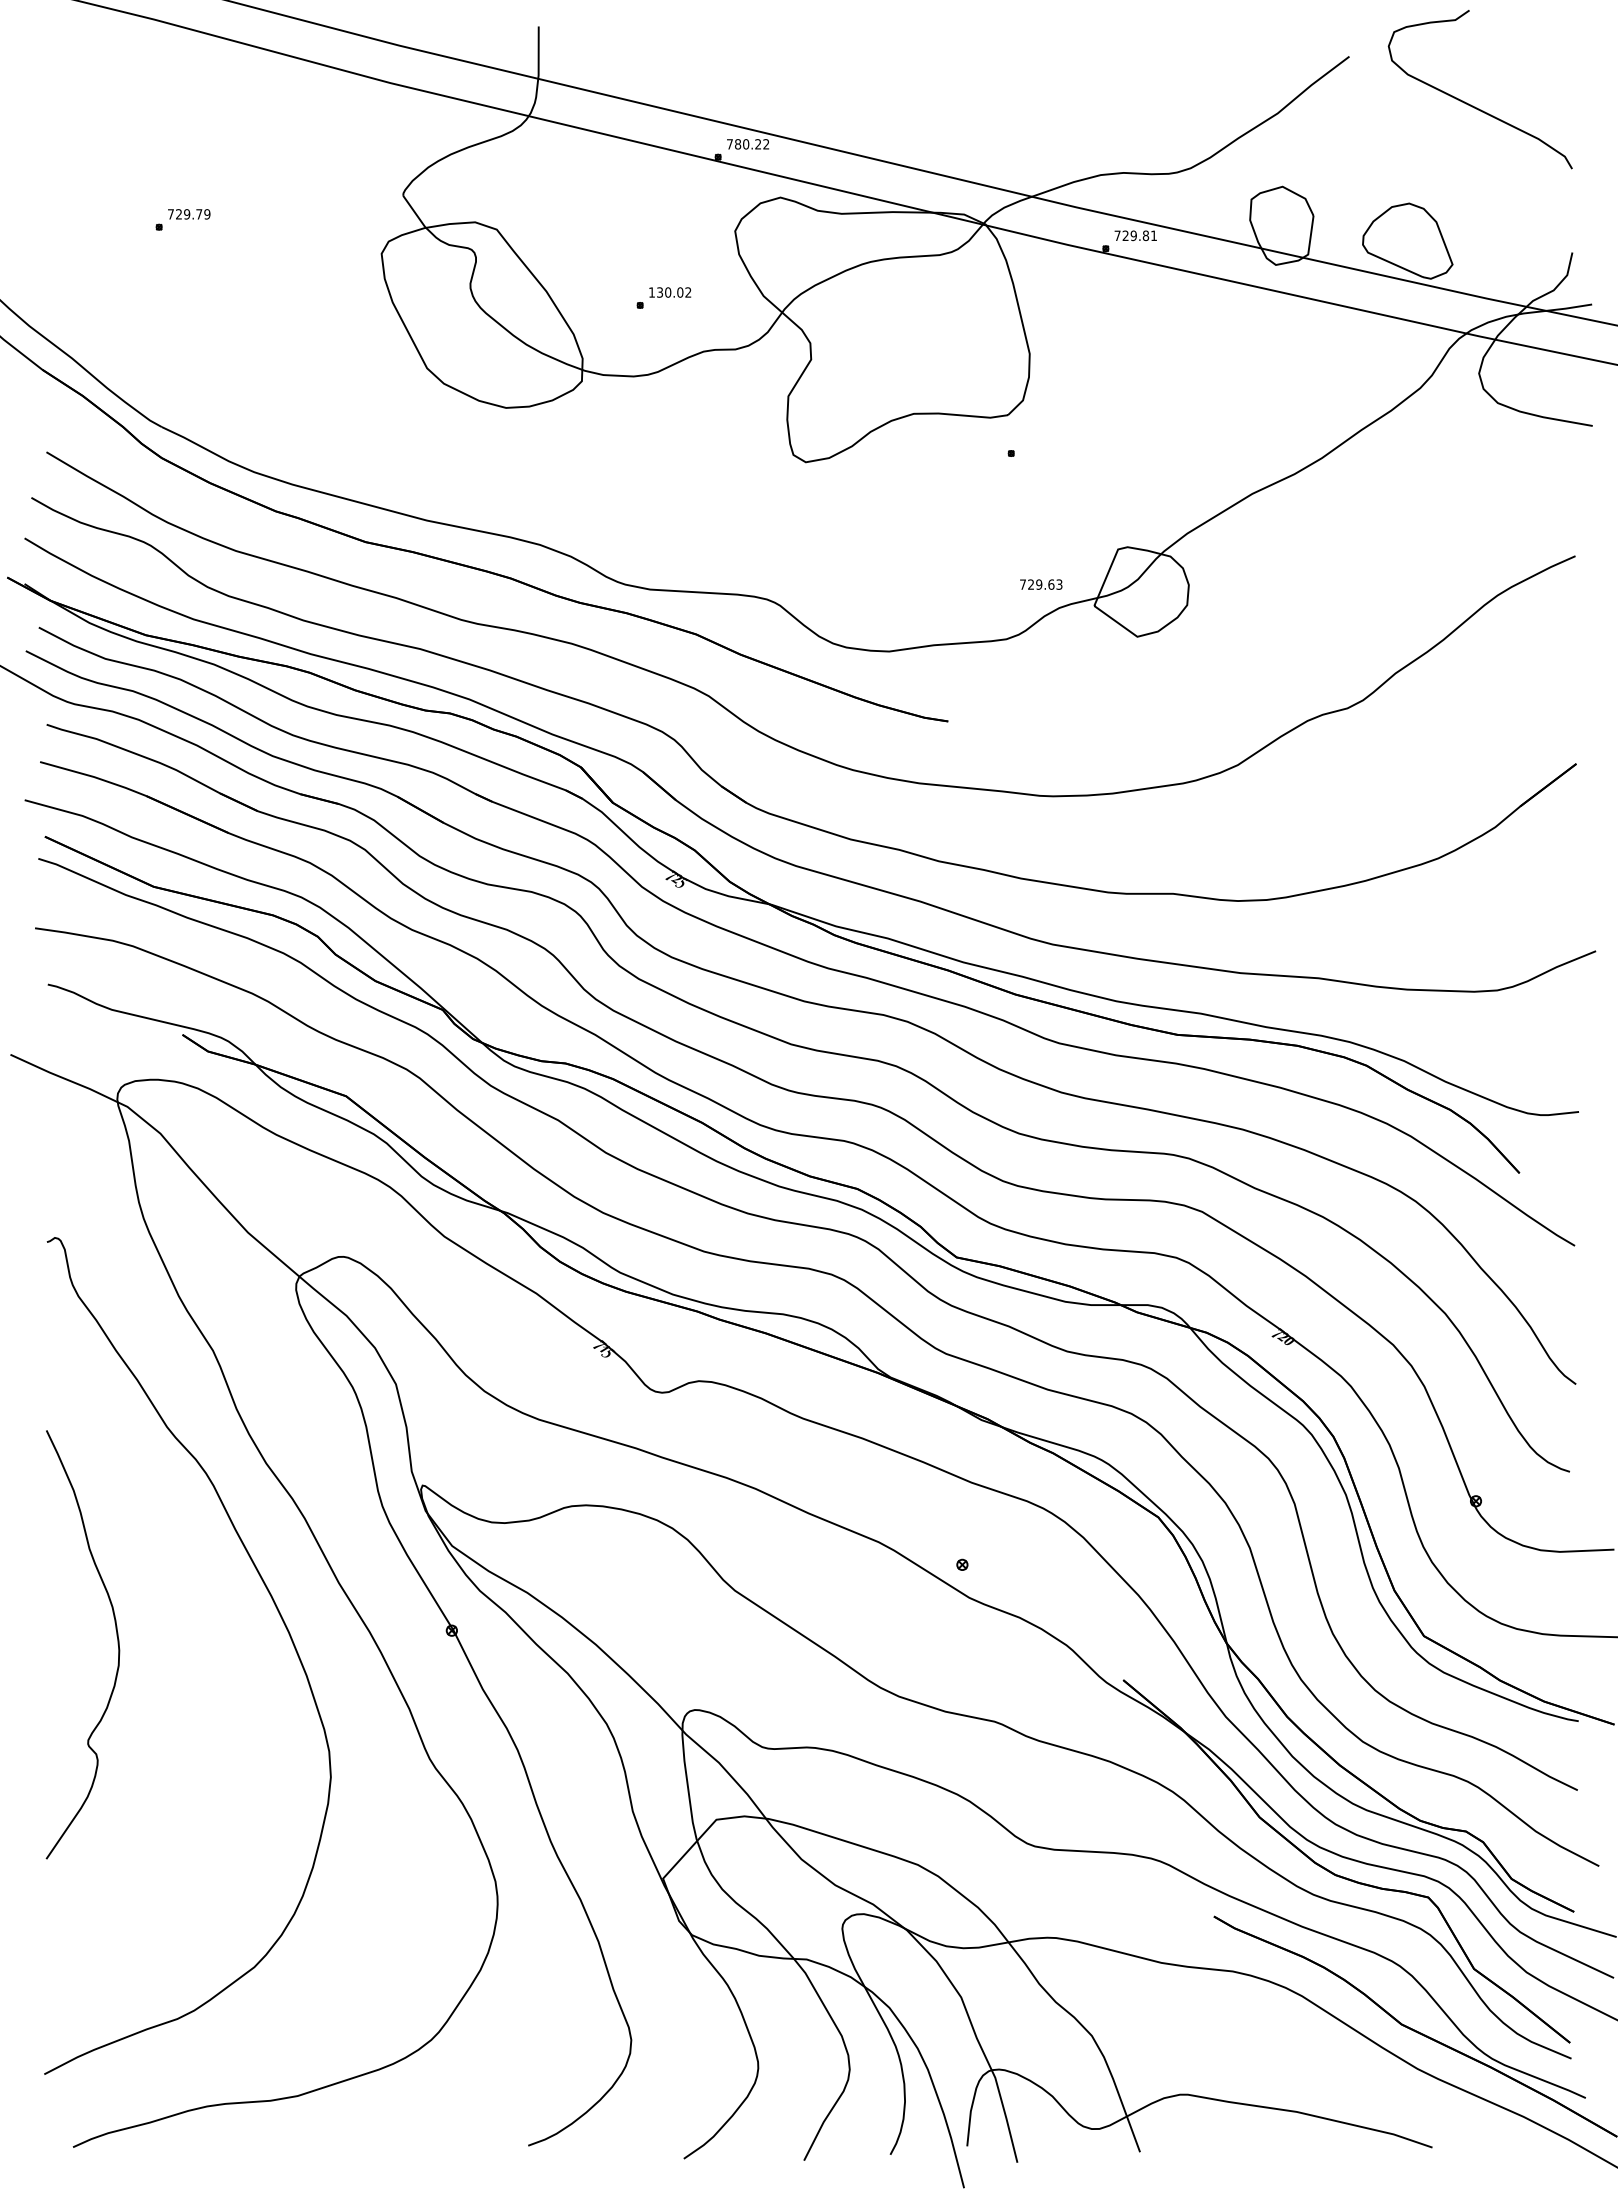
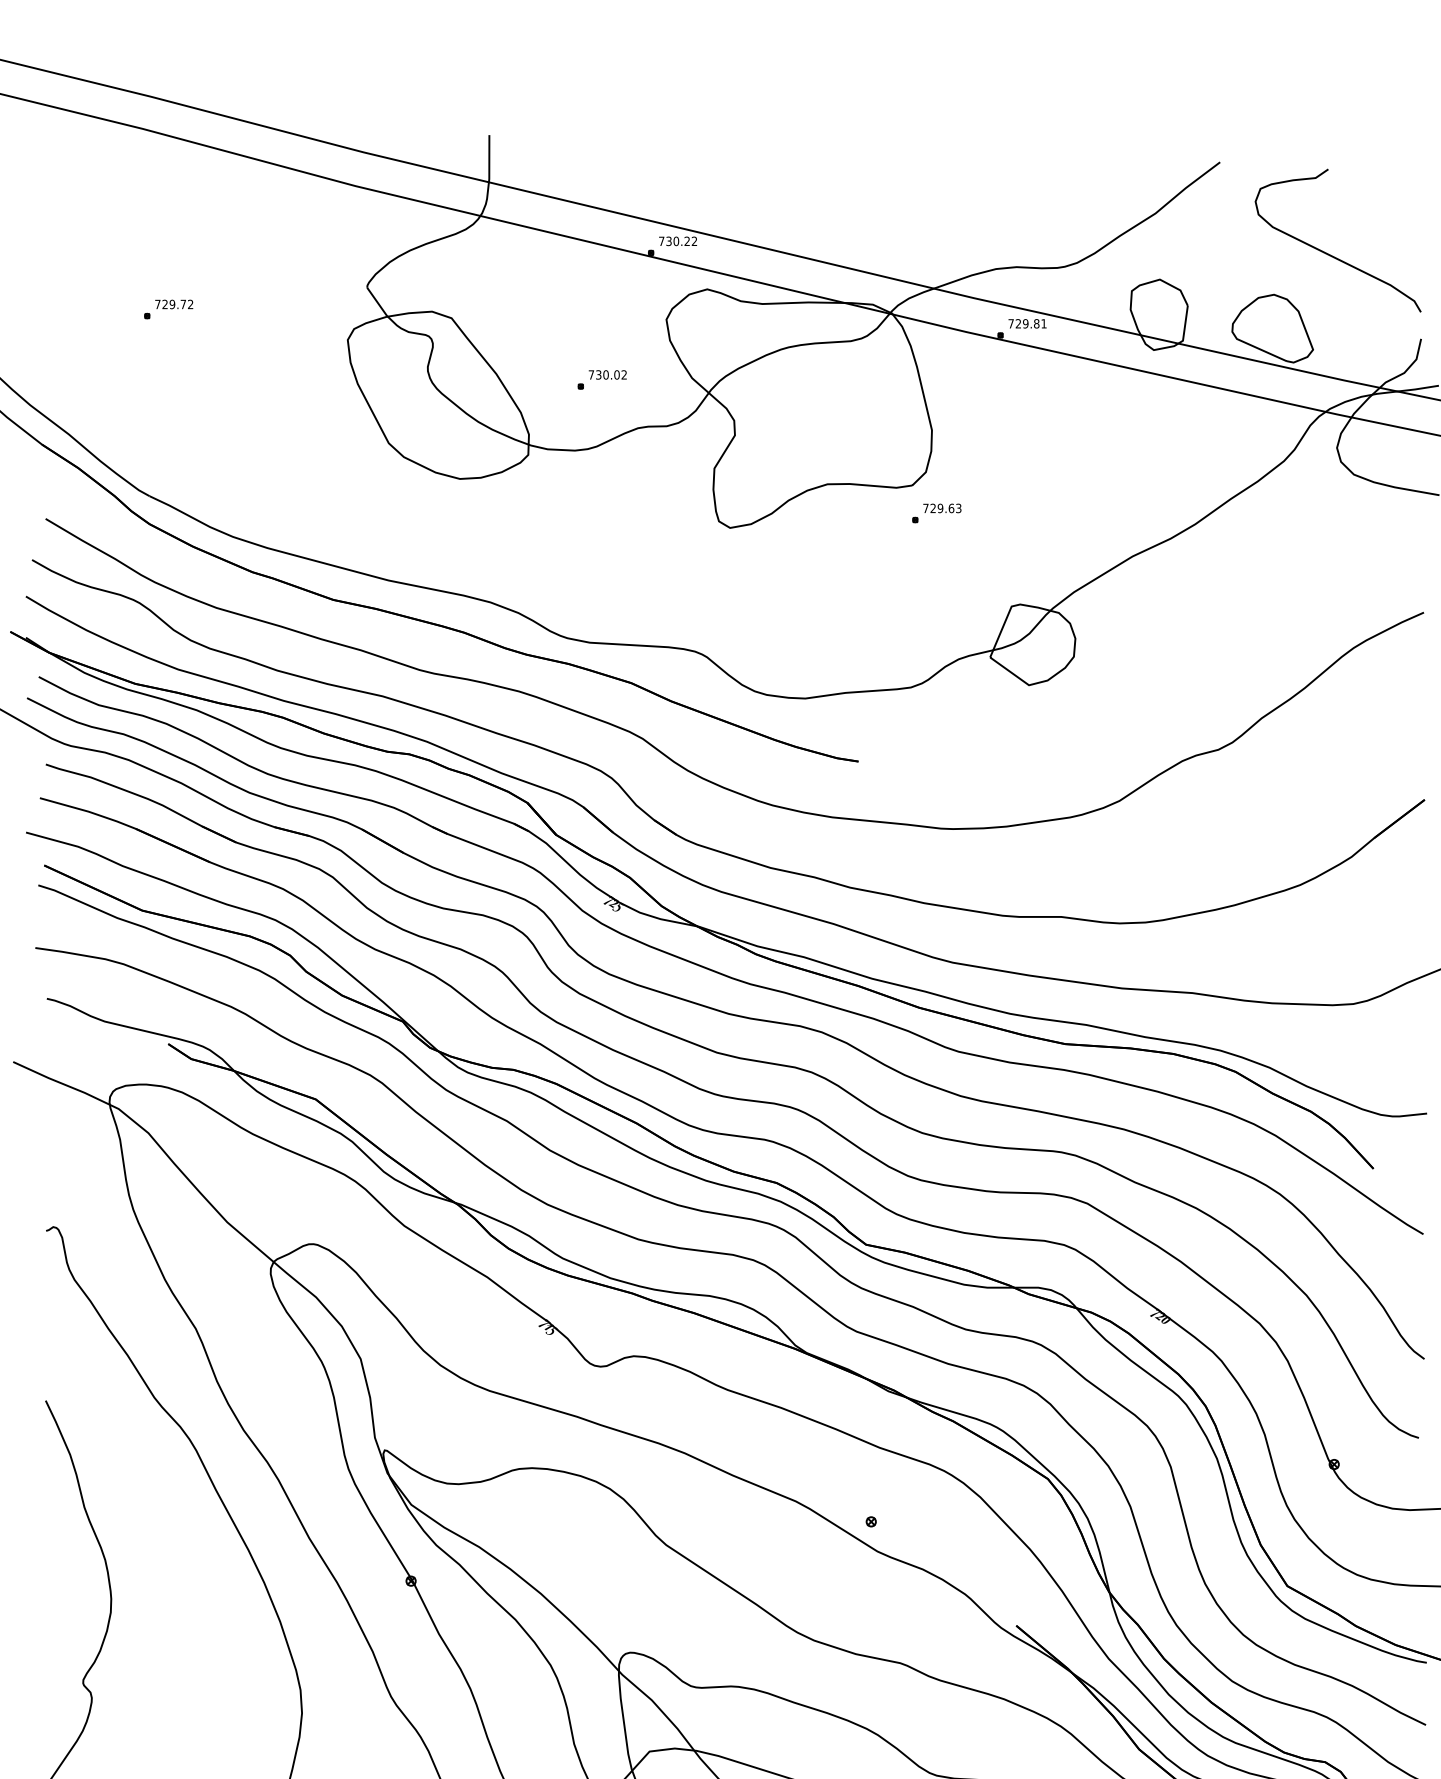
curve: (1471, 104) -> (1330, 254), moved
text: (738, 144) -> (669, 241), 780.22 -> 730.22
text: (207, 214) -> (190, 304), 729.79 -> 729.72
text: (651, 292) -> (591, 374), 130.02 -> 730.02
text: (1041, 584) -> (942, 508), moved

